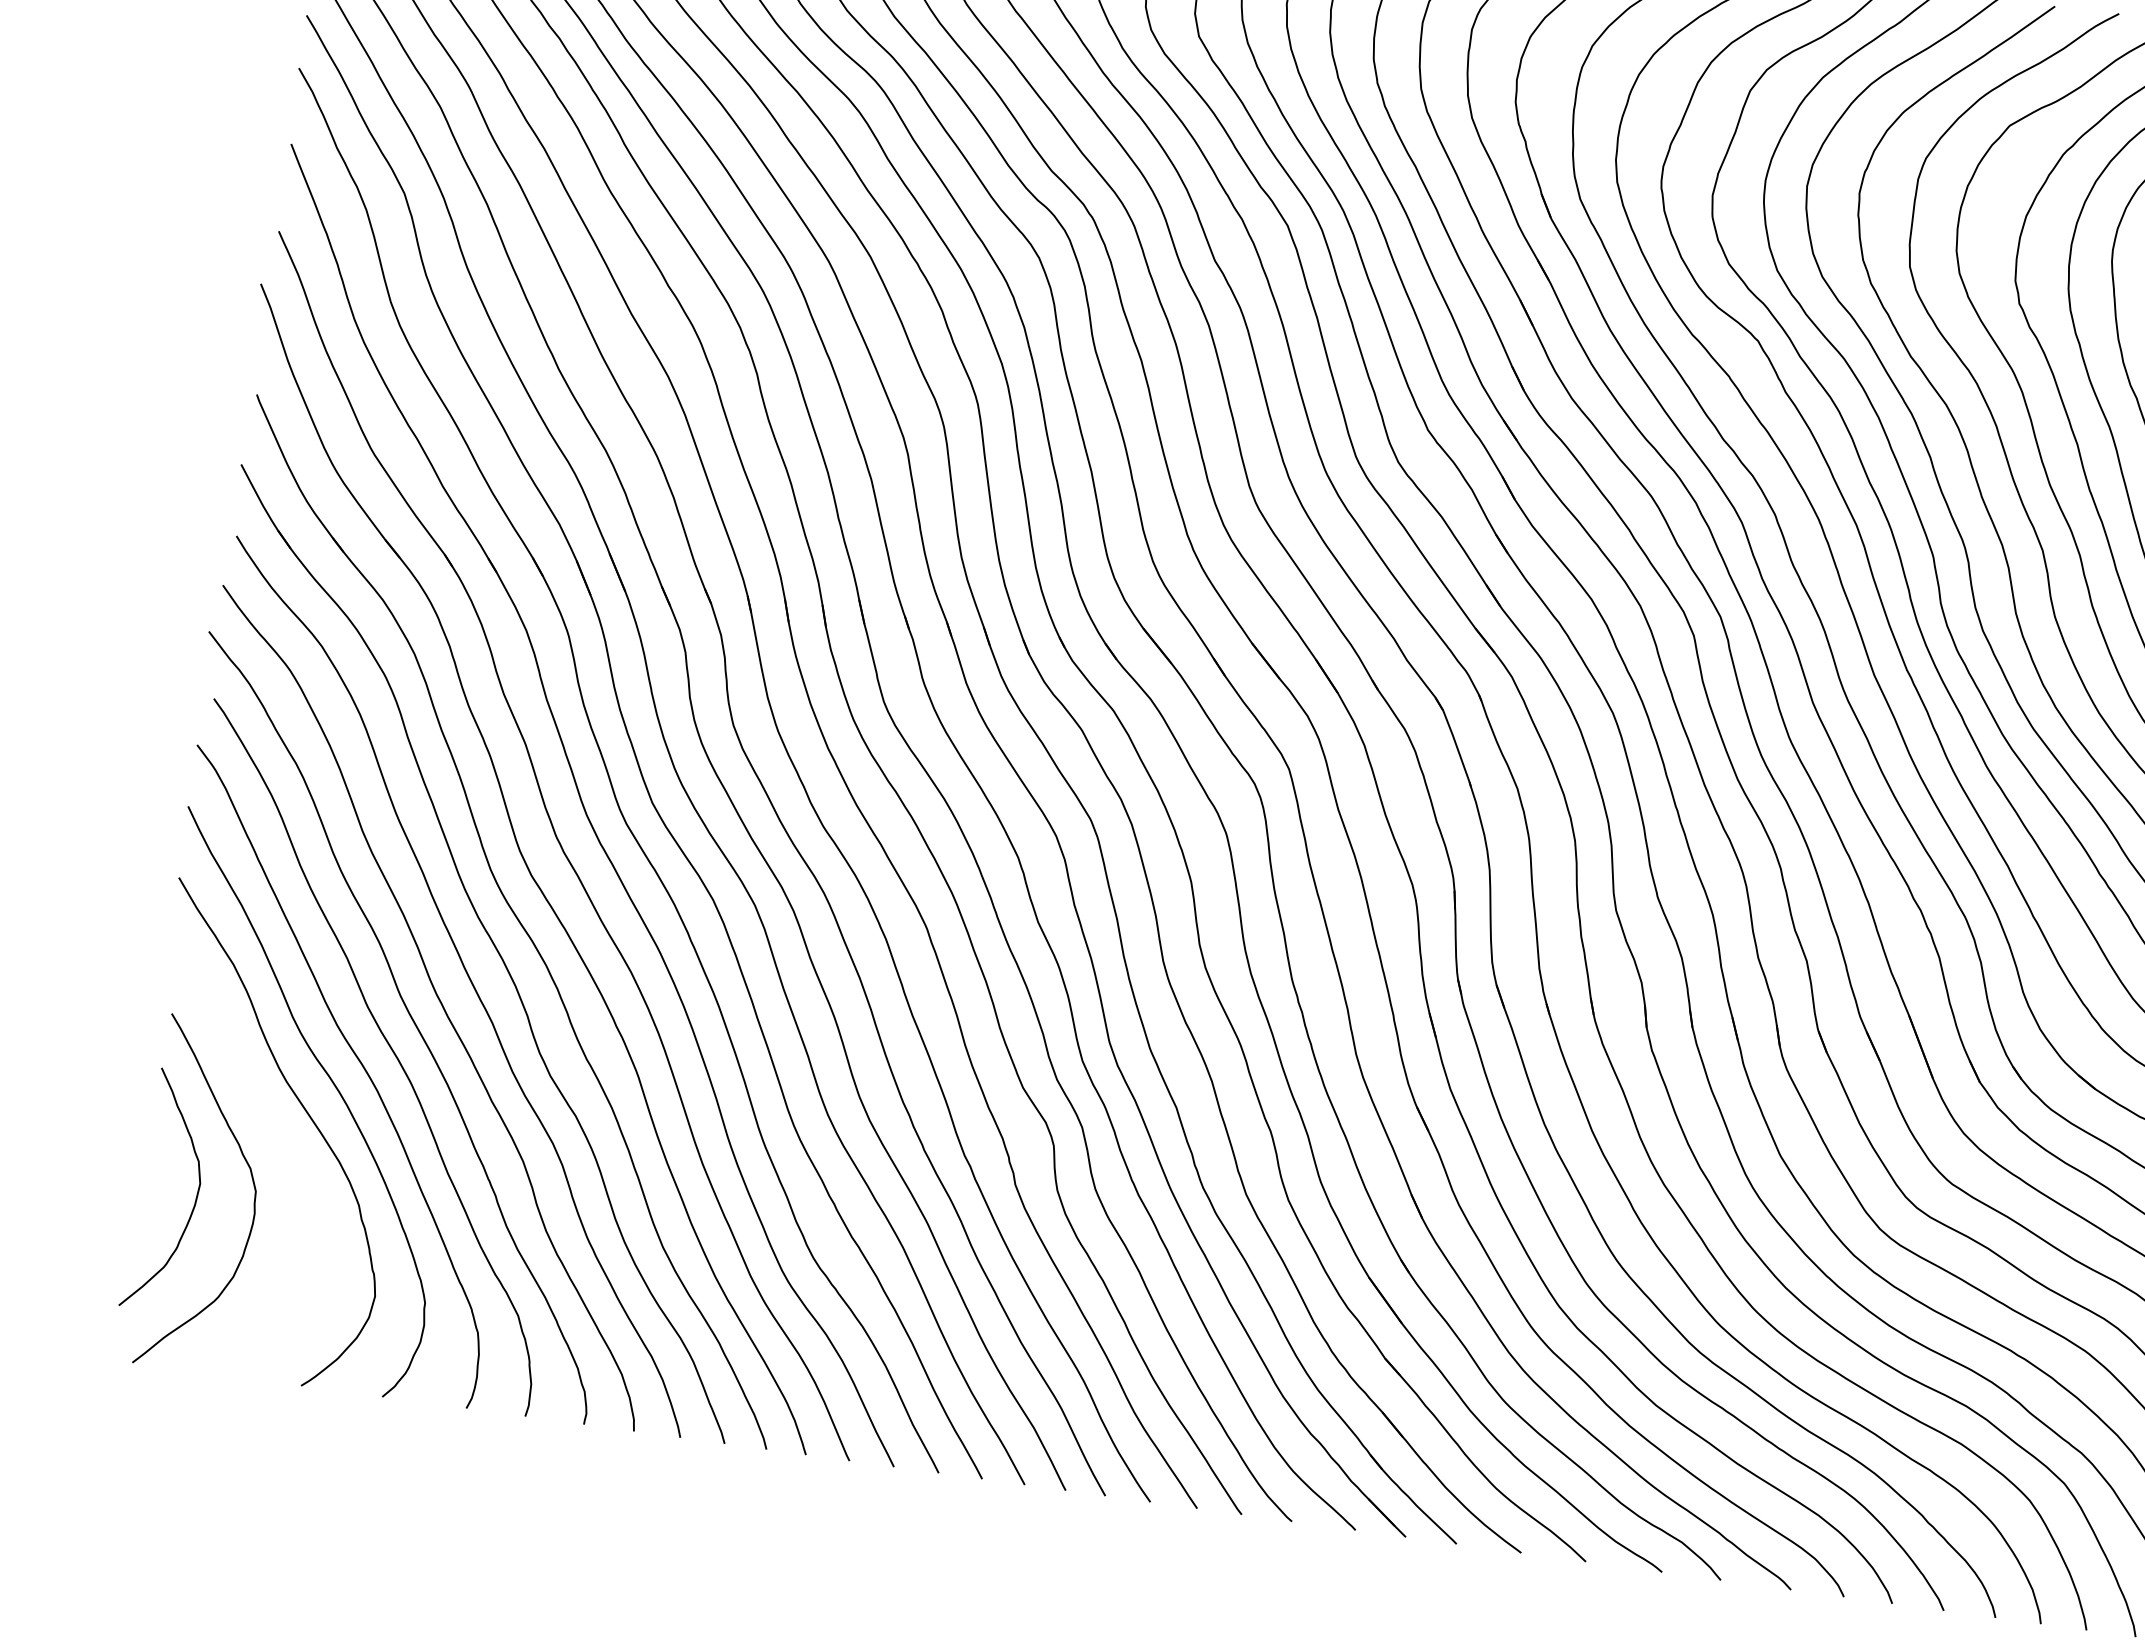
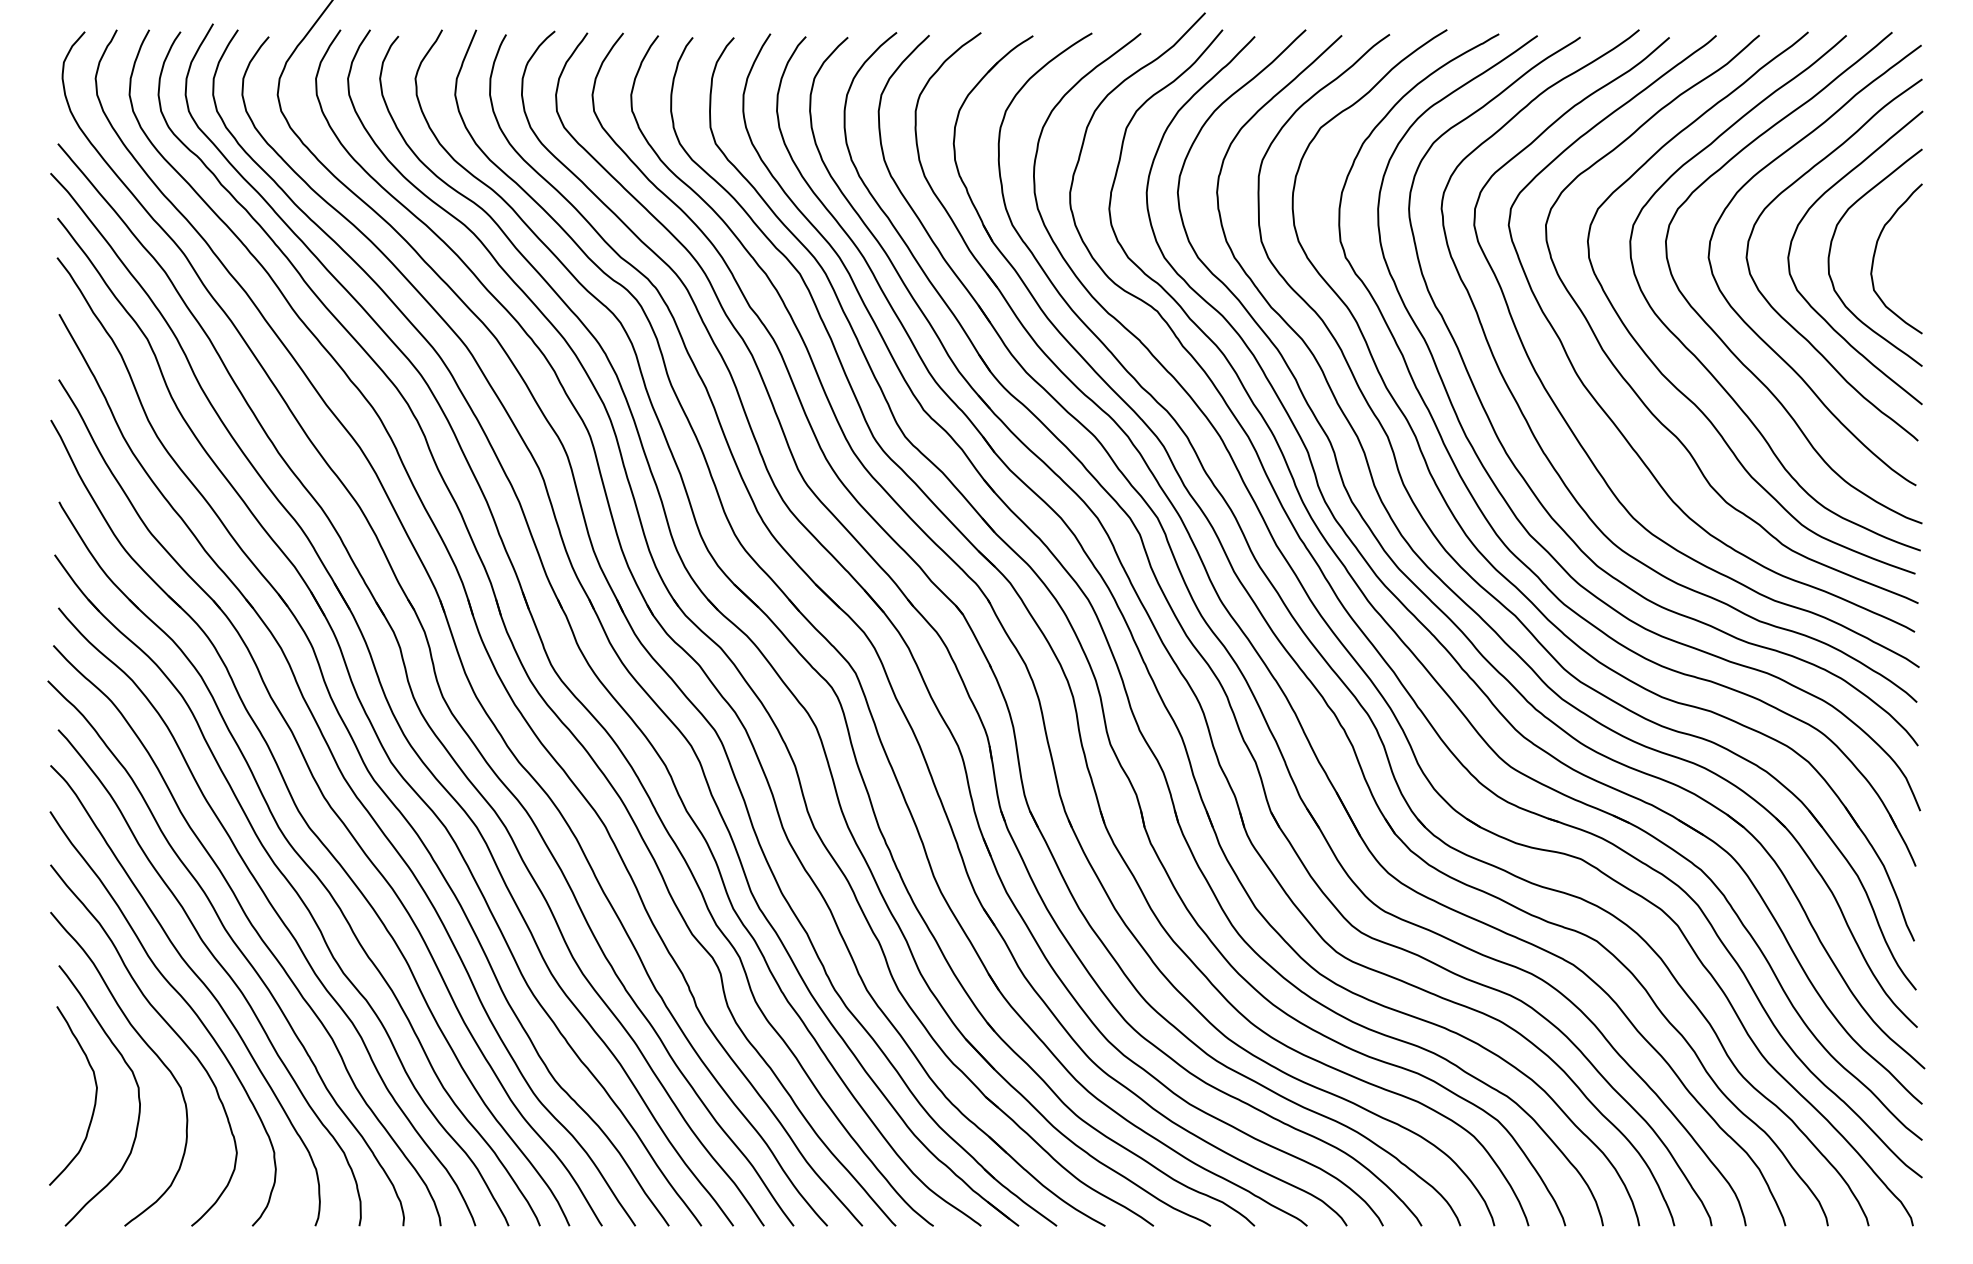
curve: (272, 1134) -> (145, 1044), added

